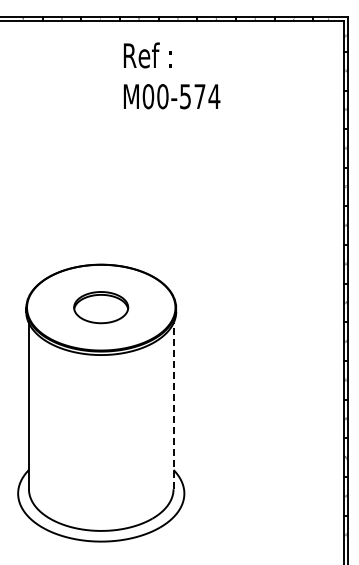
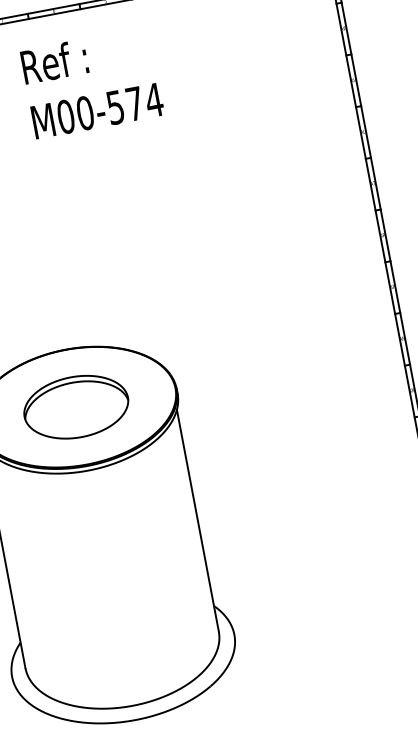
text: (171, 75) -> (91, 82), moved
part: (100, 307) -> (75, 407), size x1.43
line: (173, 406) -> (197, 521), dashed -> solid

